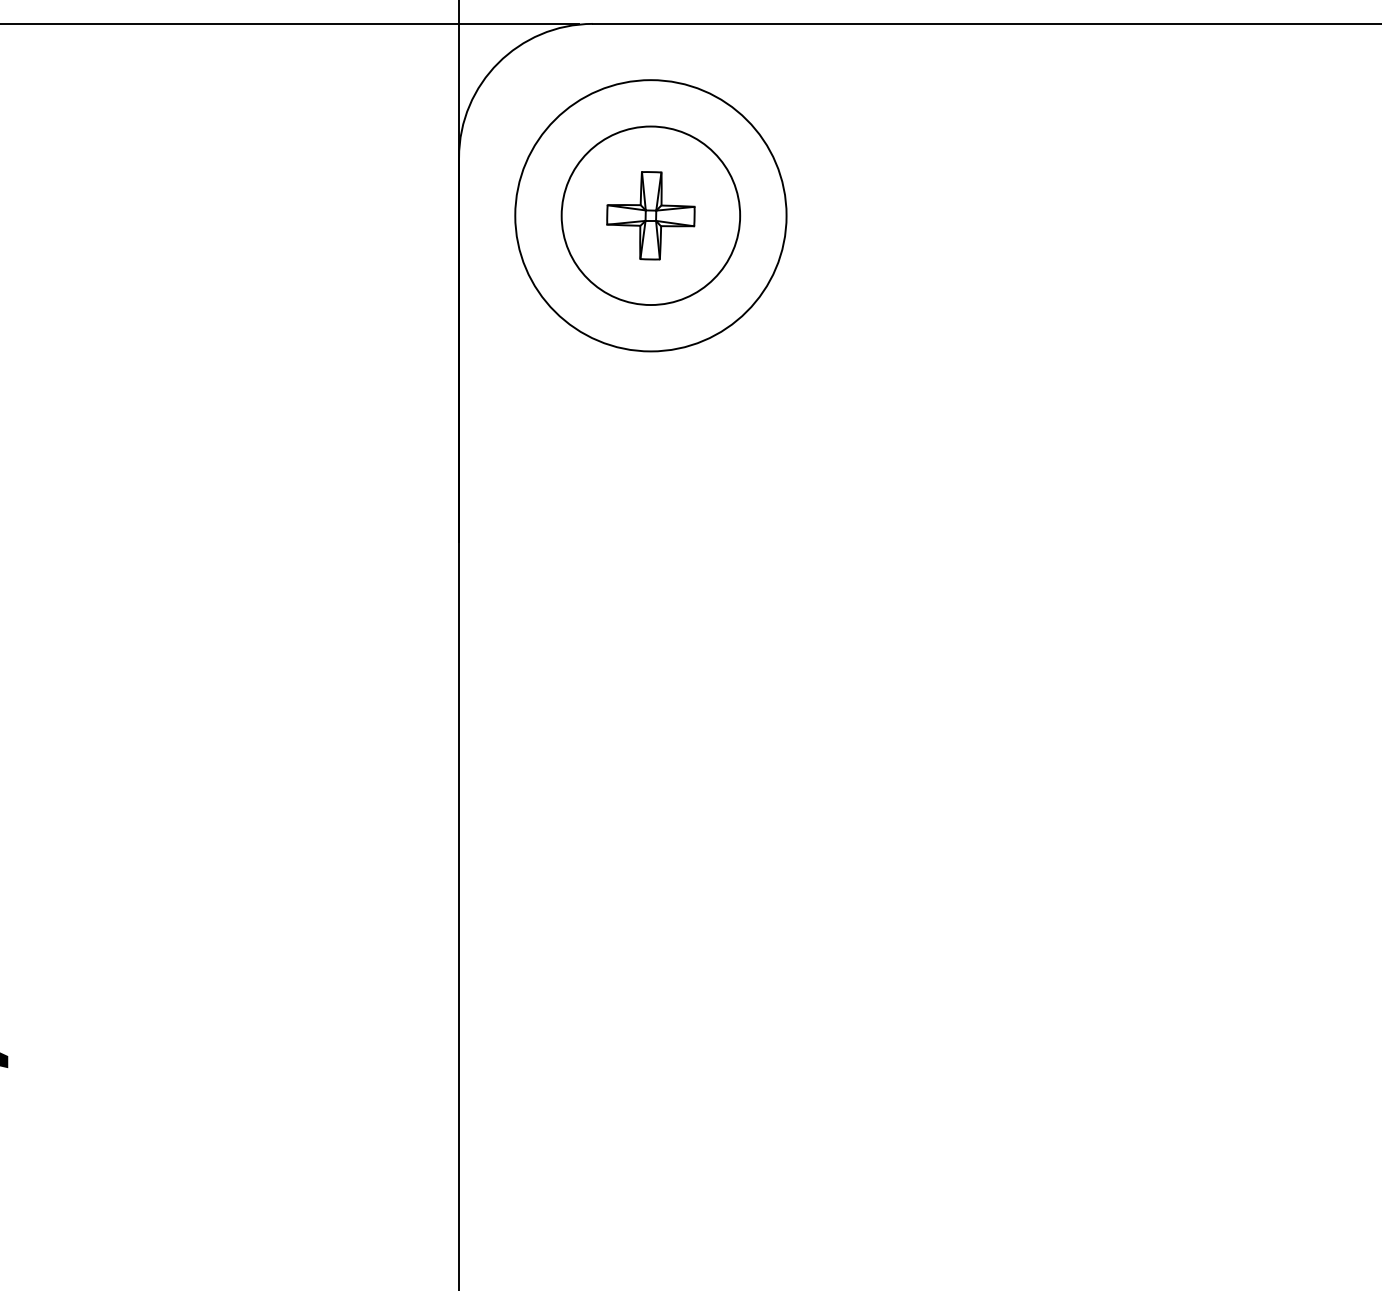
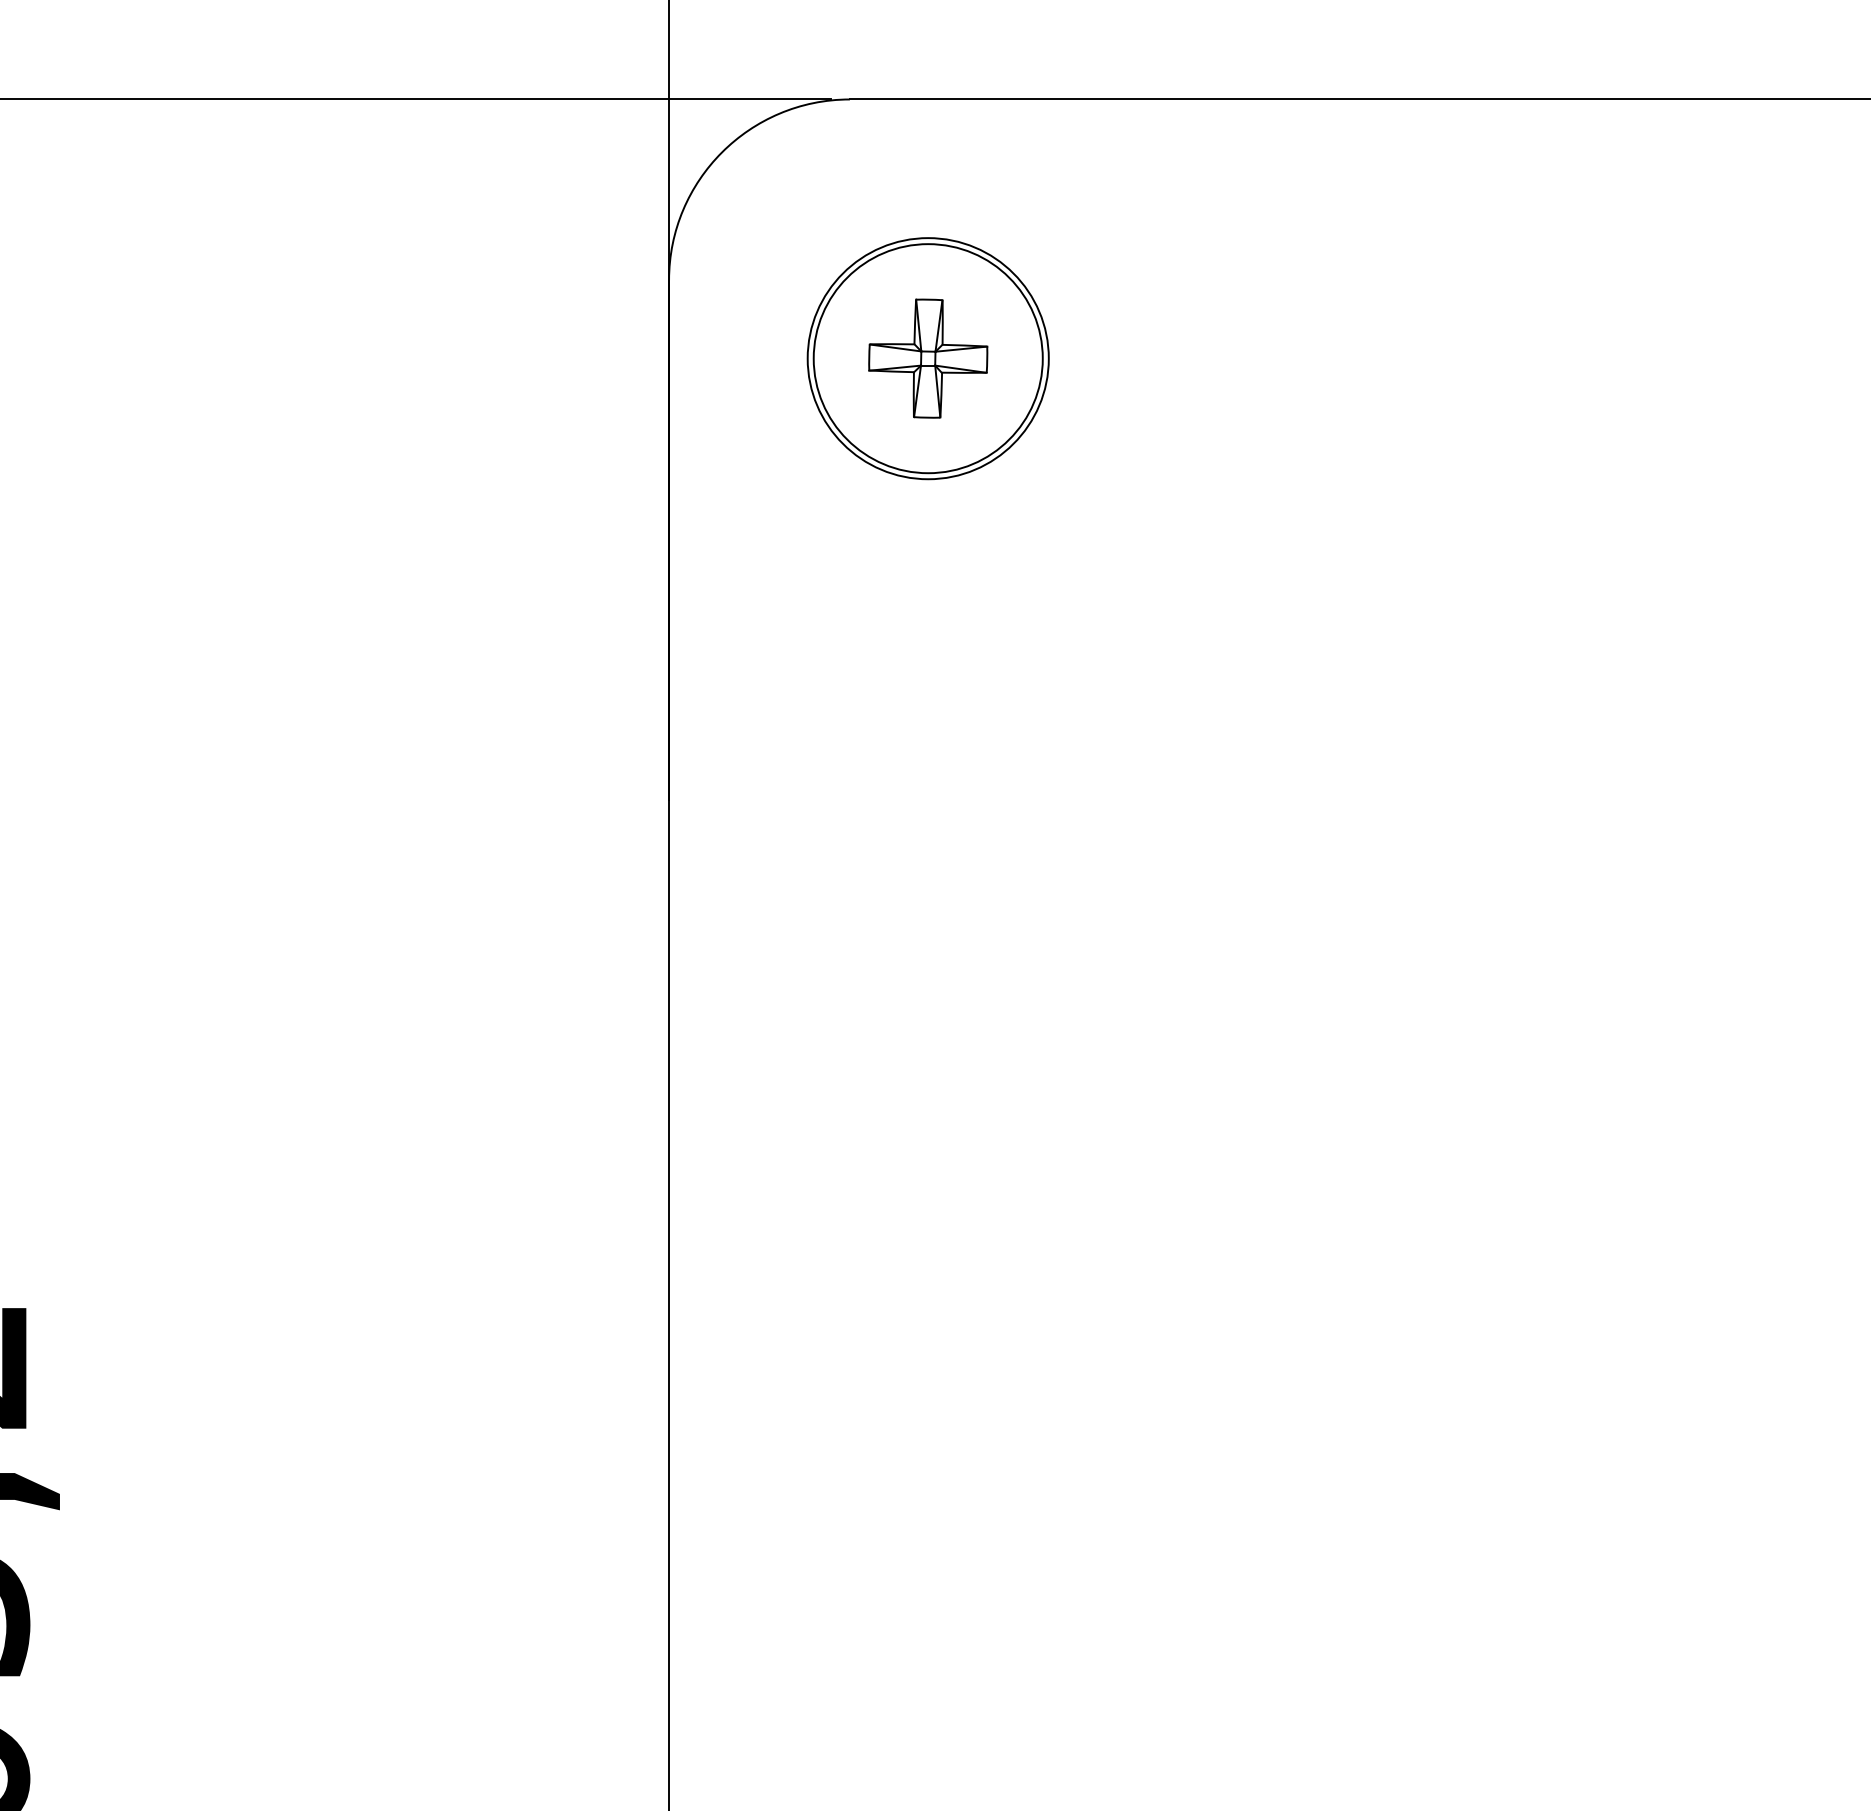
circle: (650, 215) -> (927, 358), size x0.62

